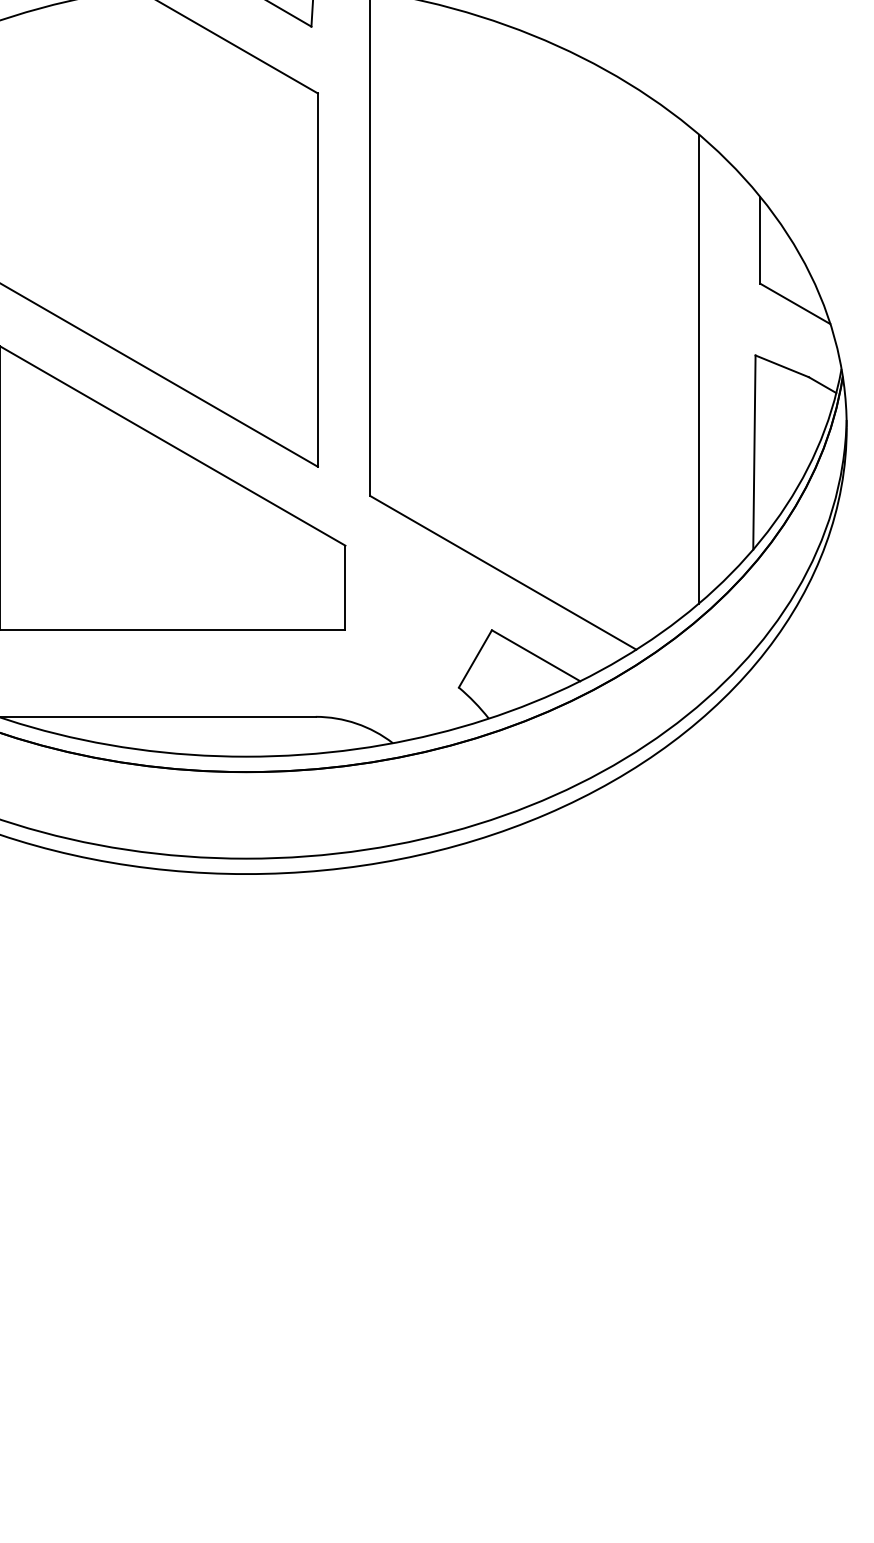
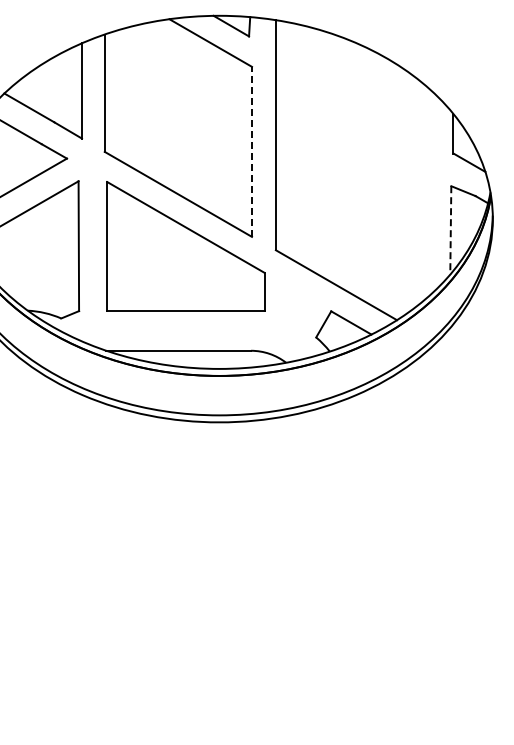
line: (319, 279) -> (252, 151), solid -> dashed
line: (698, 369) -> (425, 192), removed
line: (753, 452) -> (450, 230), solid -> dashed

